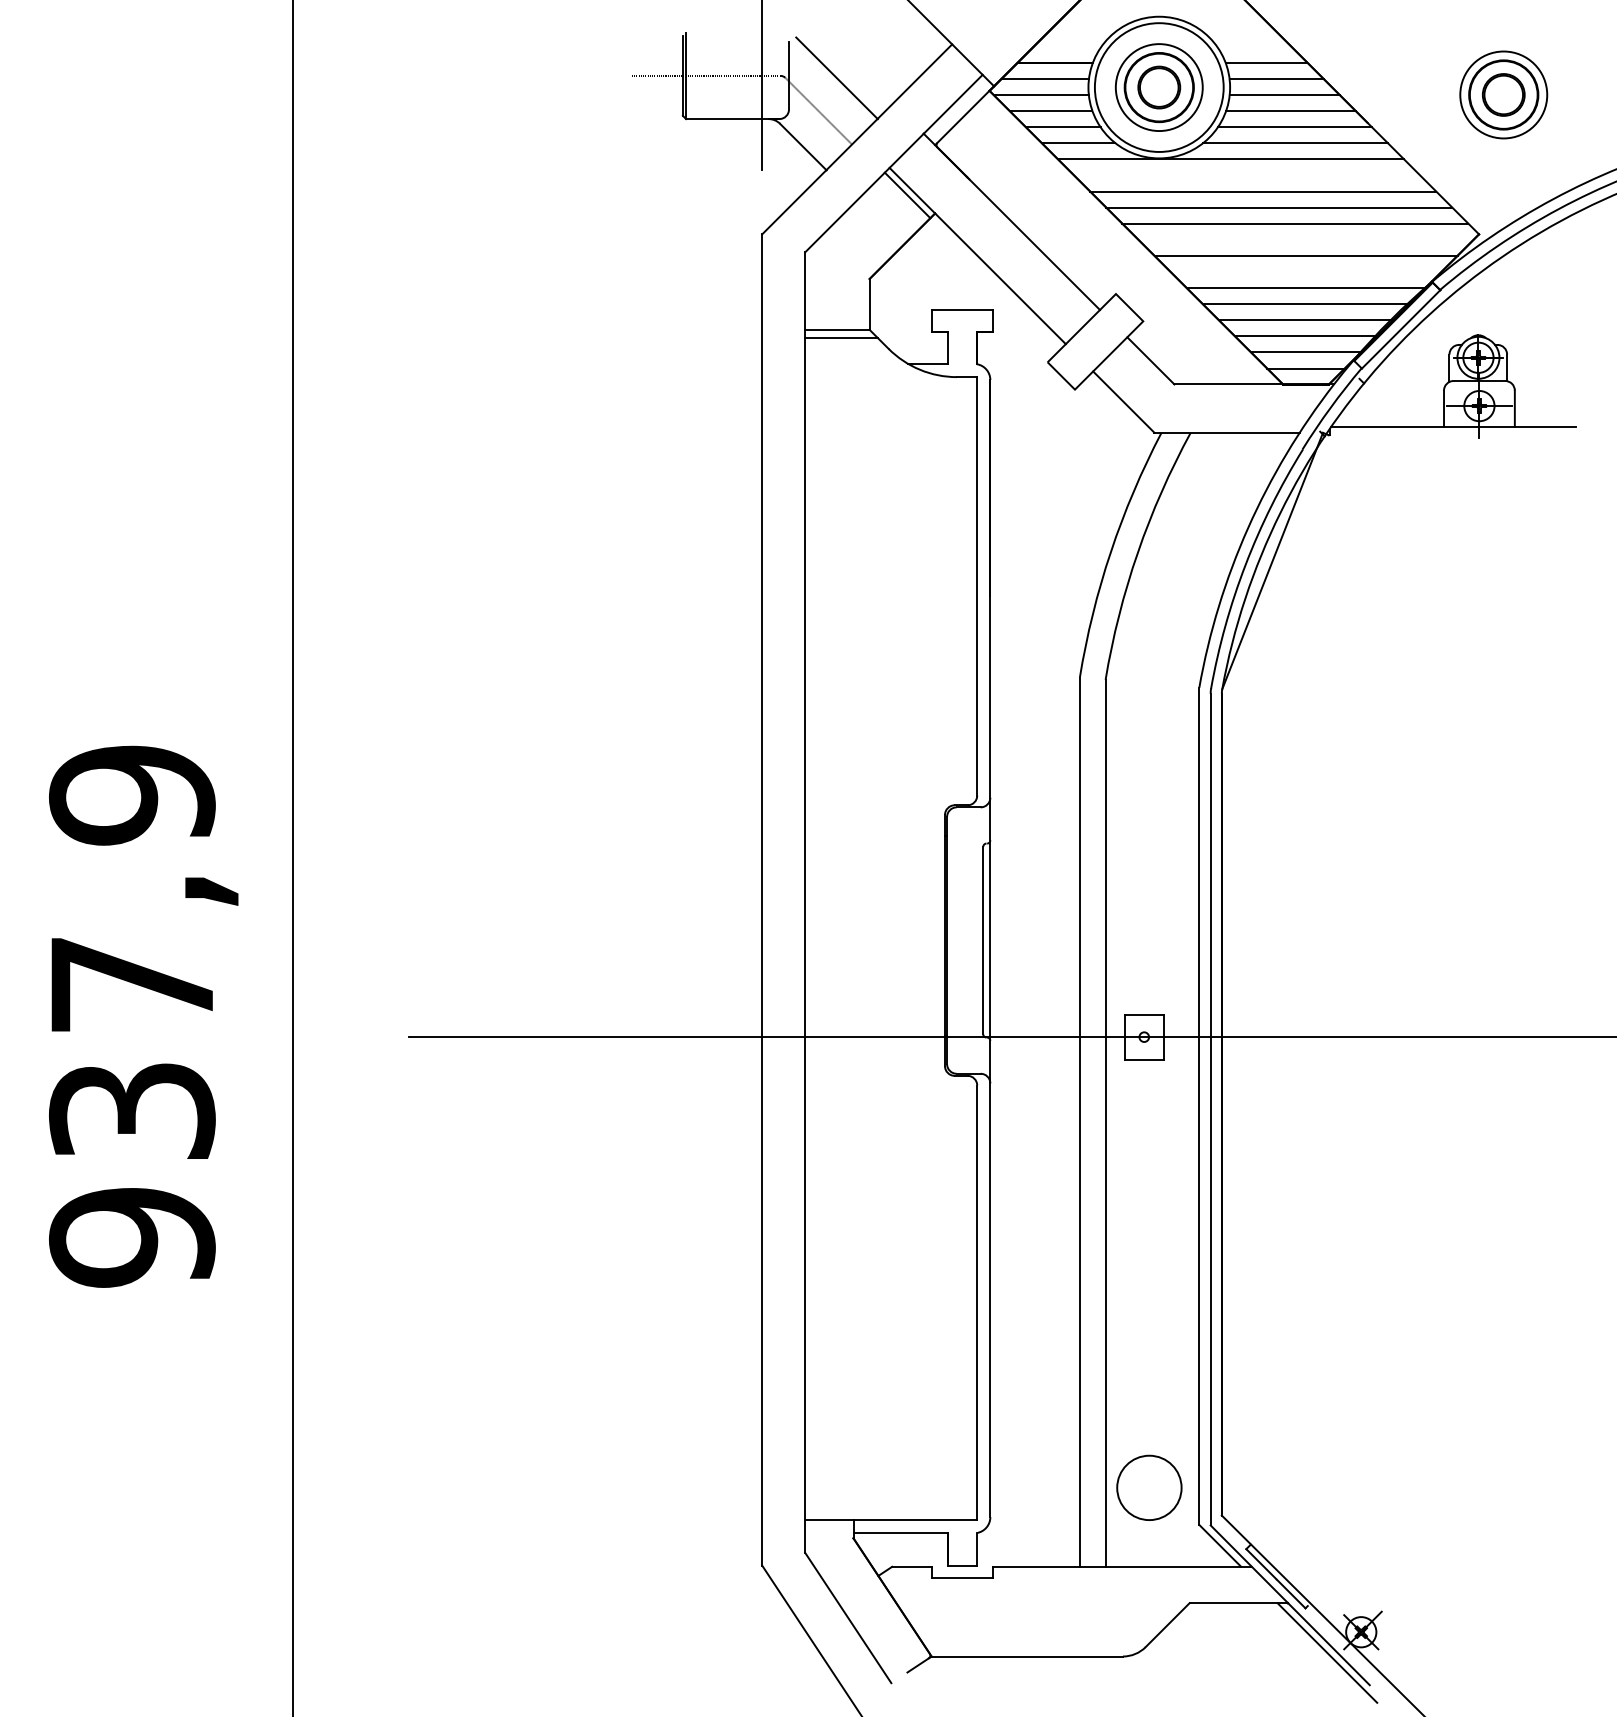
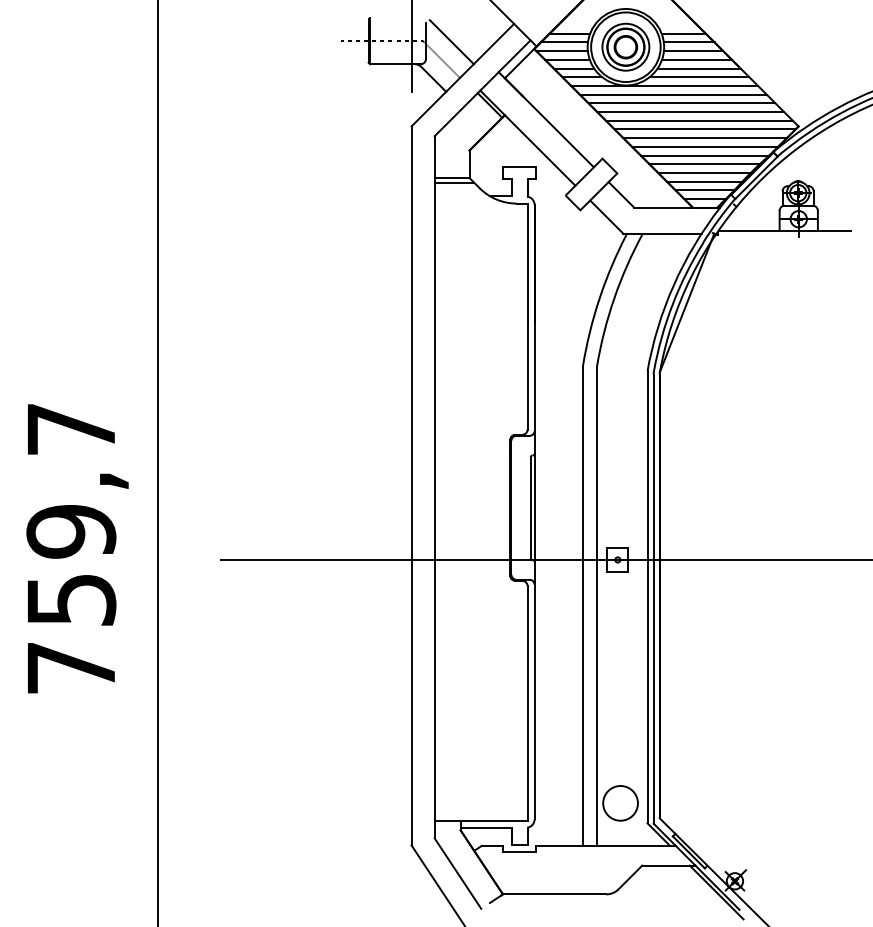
part: (1503, 93) -> (811, 50), removed
line: (1245, 175) -> (672, 94), added
line: (1304, 239) -> (704, 129), added
line: (1306, 271) -> (705, 146), added
text: (132, 1015) -> (71, 548), 937,9 -> 759,7

